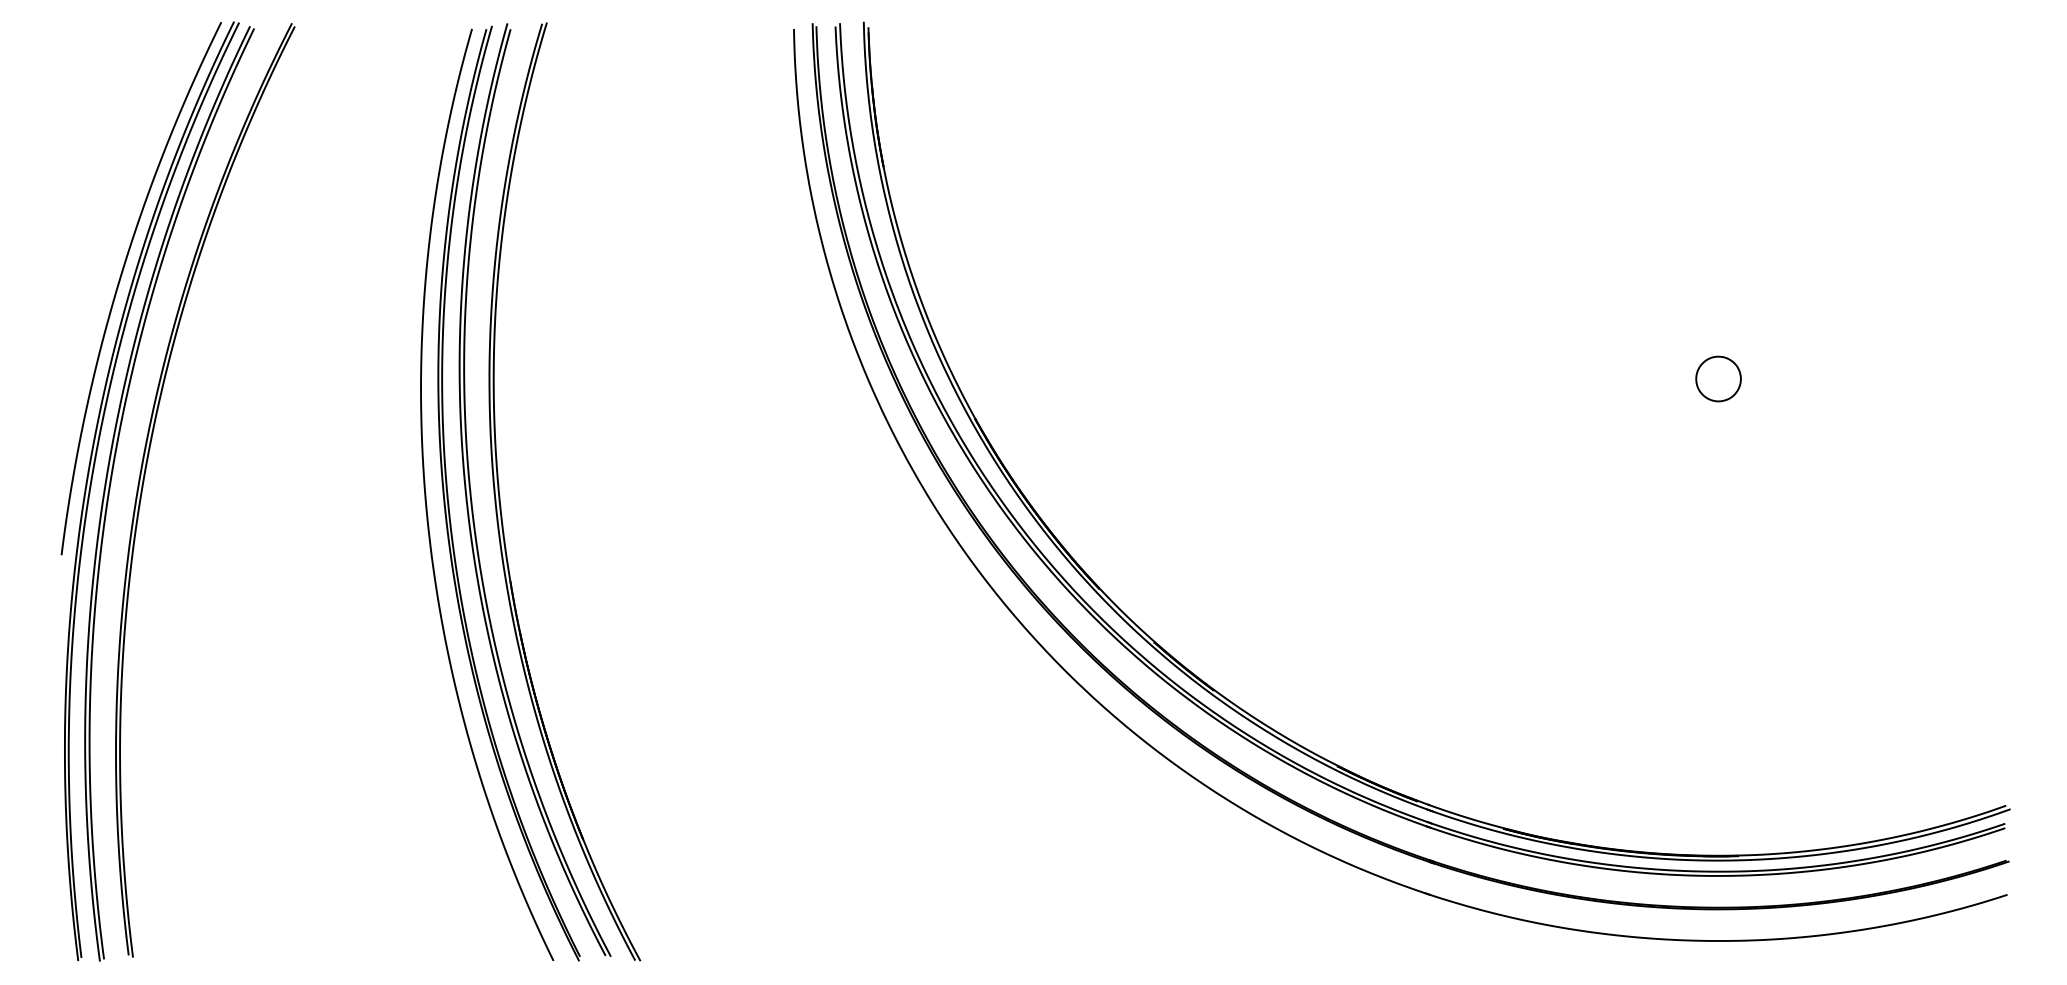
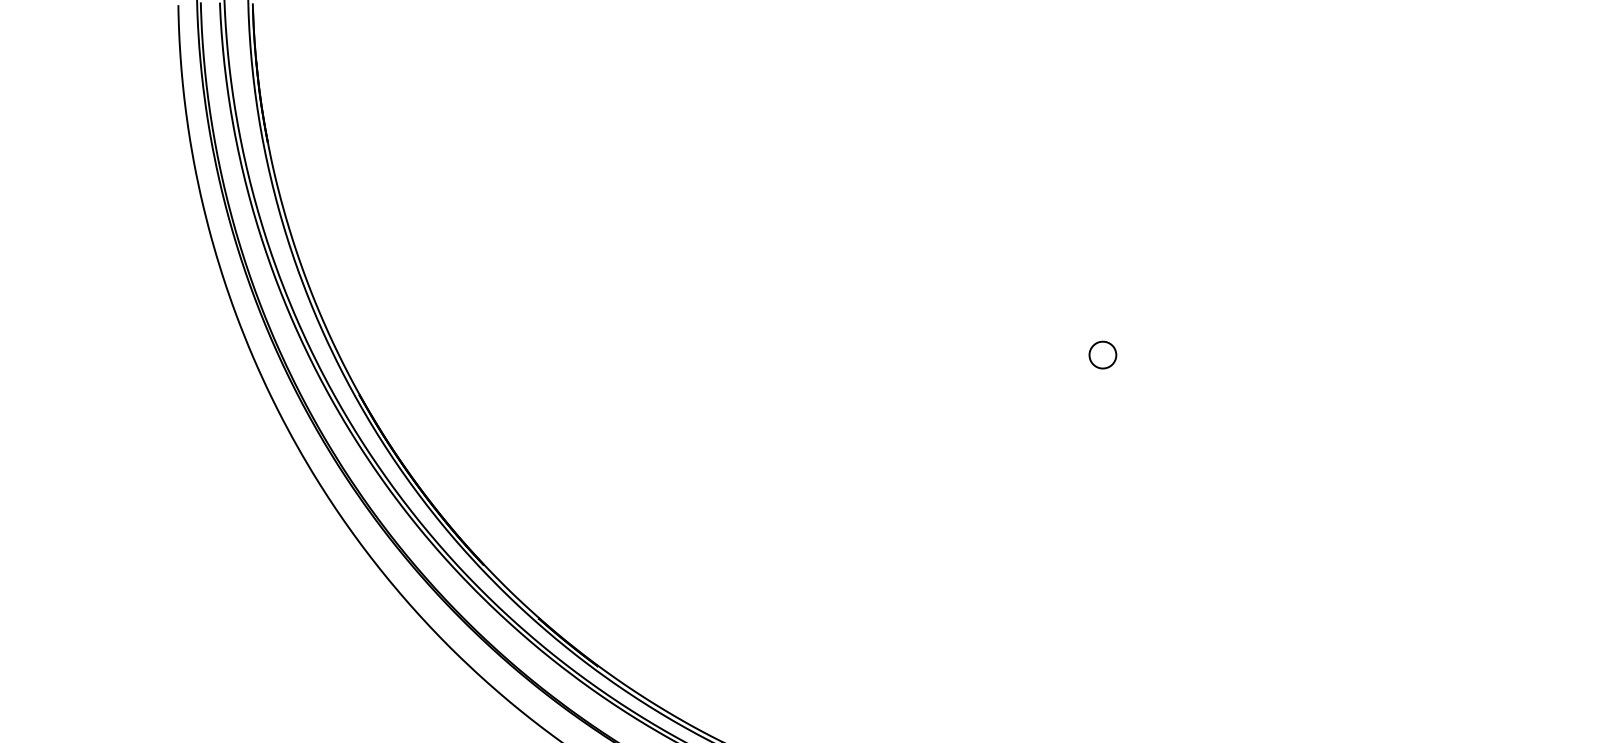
part: (1718, 378) -> (1102, 354), size x0.6

